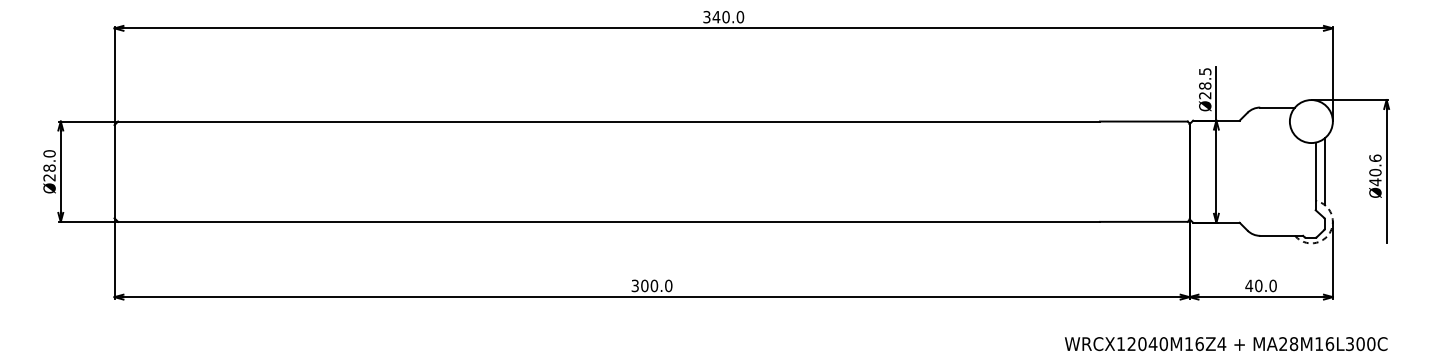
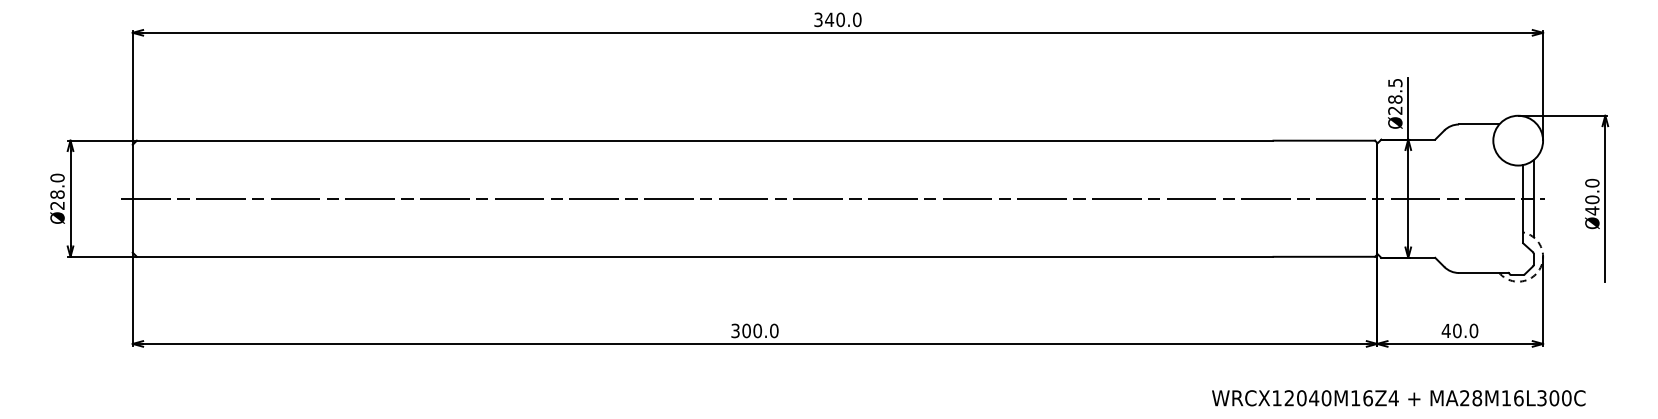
text: (1375, 157) -> (1592, 182), Ø40.6 -> Ø40.0
line: (719, 171) -> (833, 198), added
text: (1226, 344) -> (1399, 398), moved

